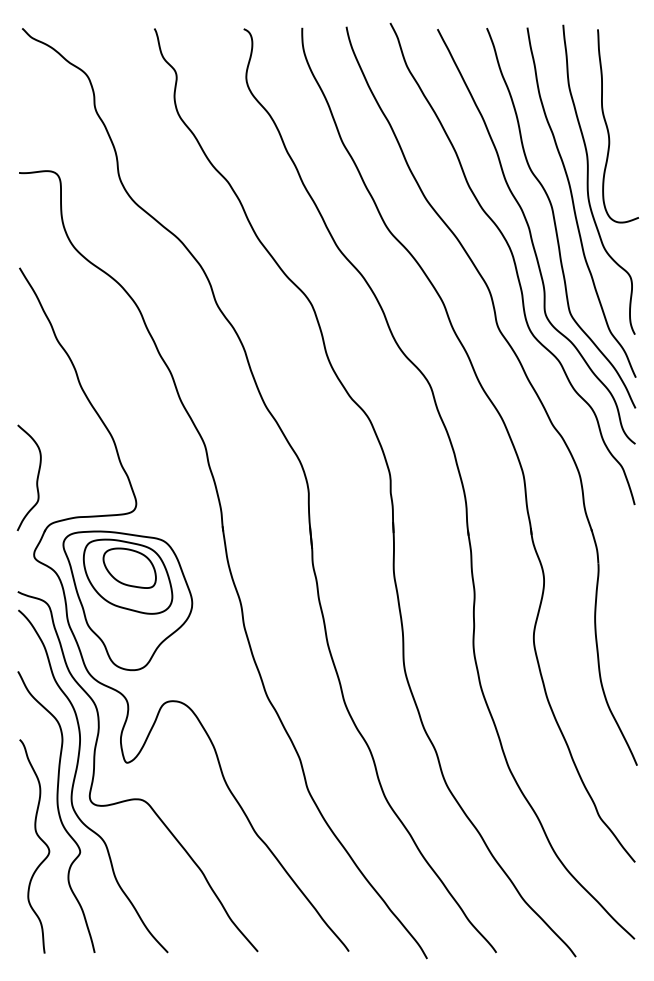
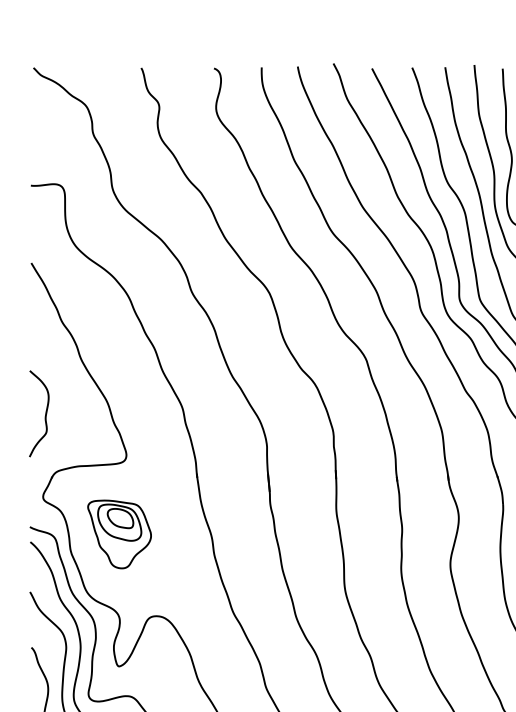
curve: (36, 478) -> (45, 414), moved
part: (127, 600) -> (119, 534), size x0.6

